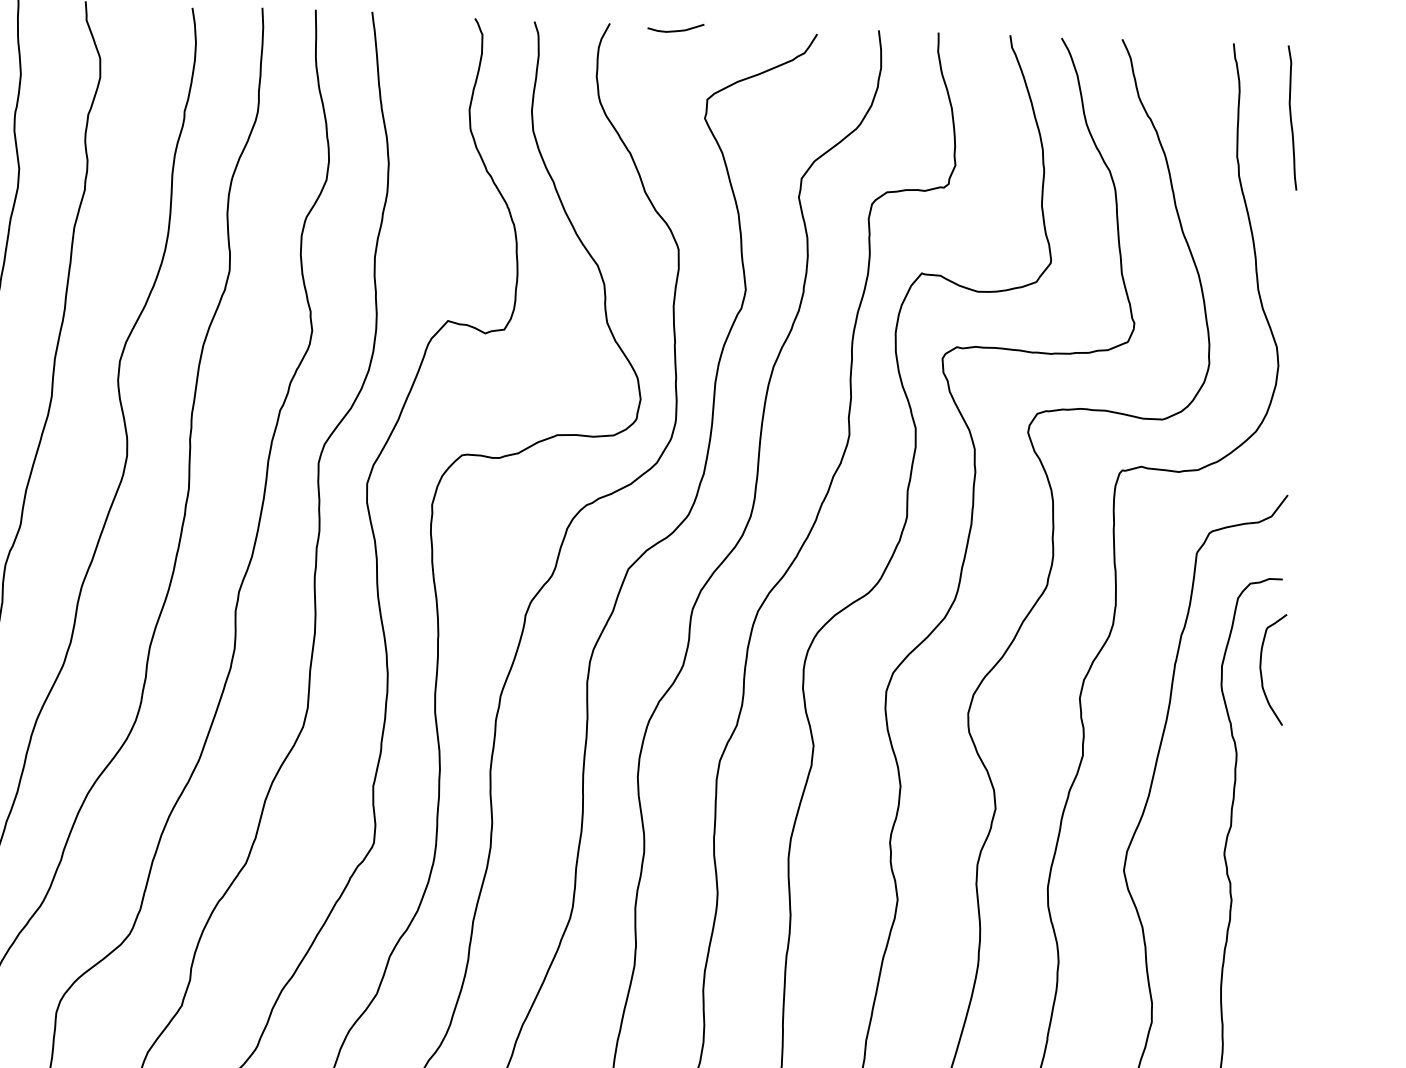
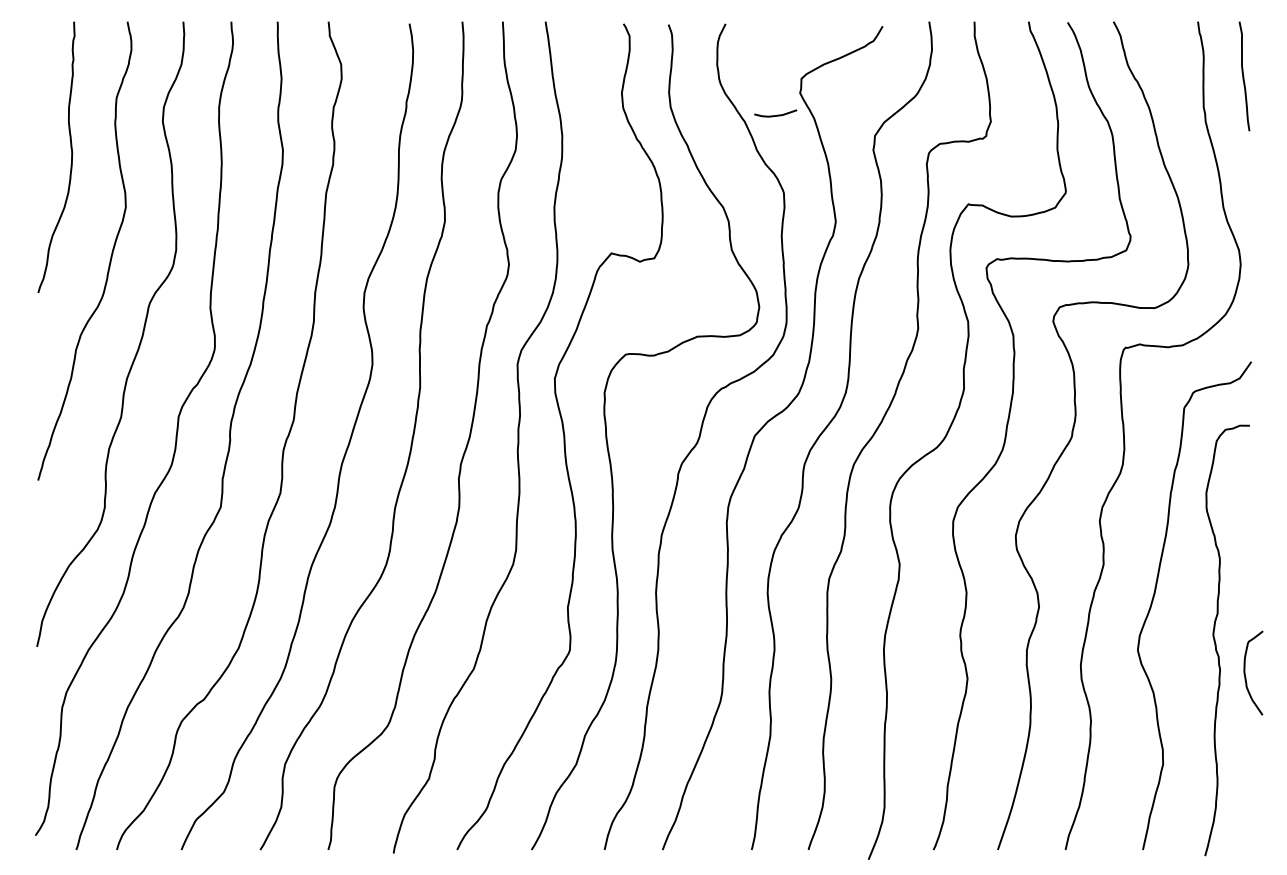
curve: (675, 30) -> (775, 115), moved
curve: (1261, 668) -> (1245, 672), moved

